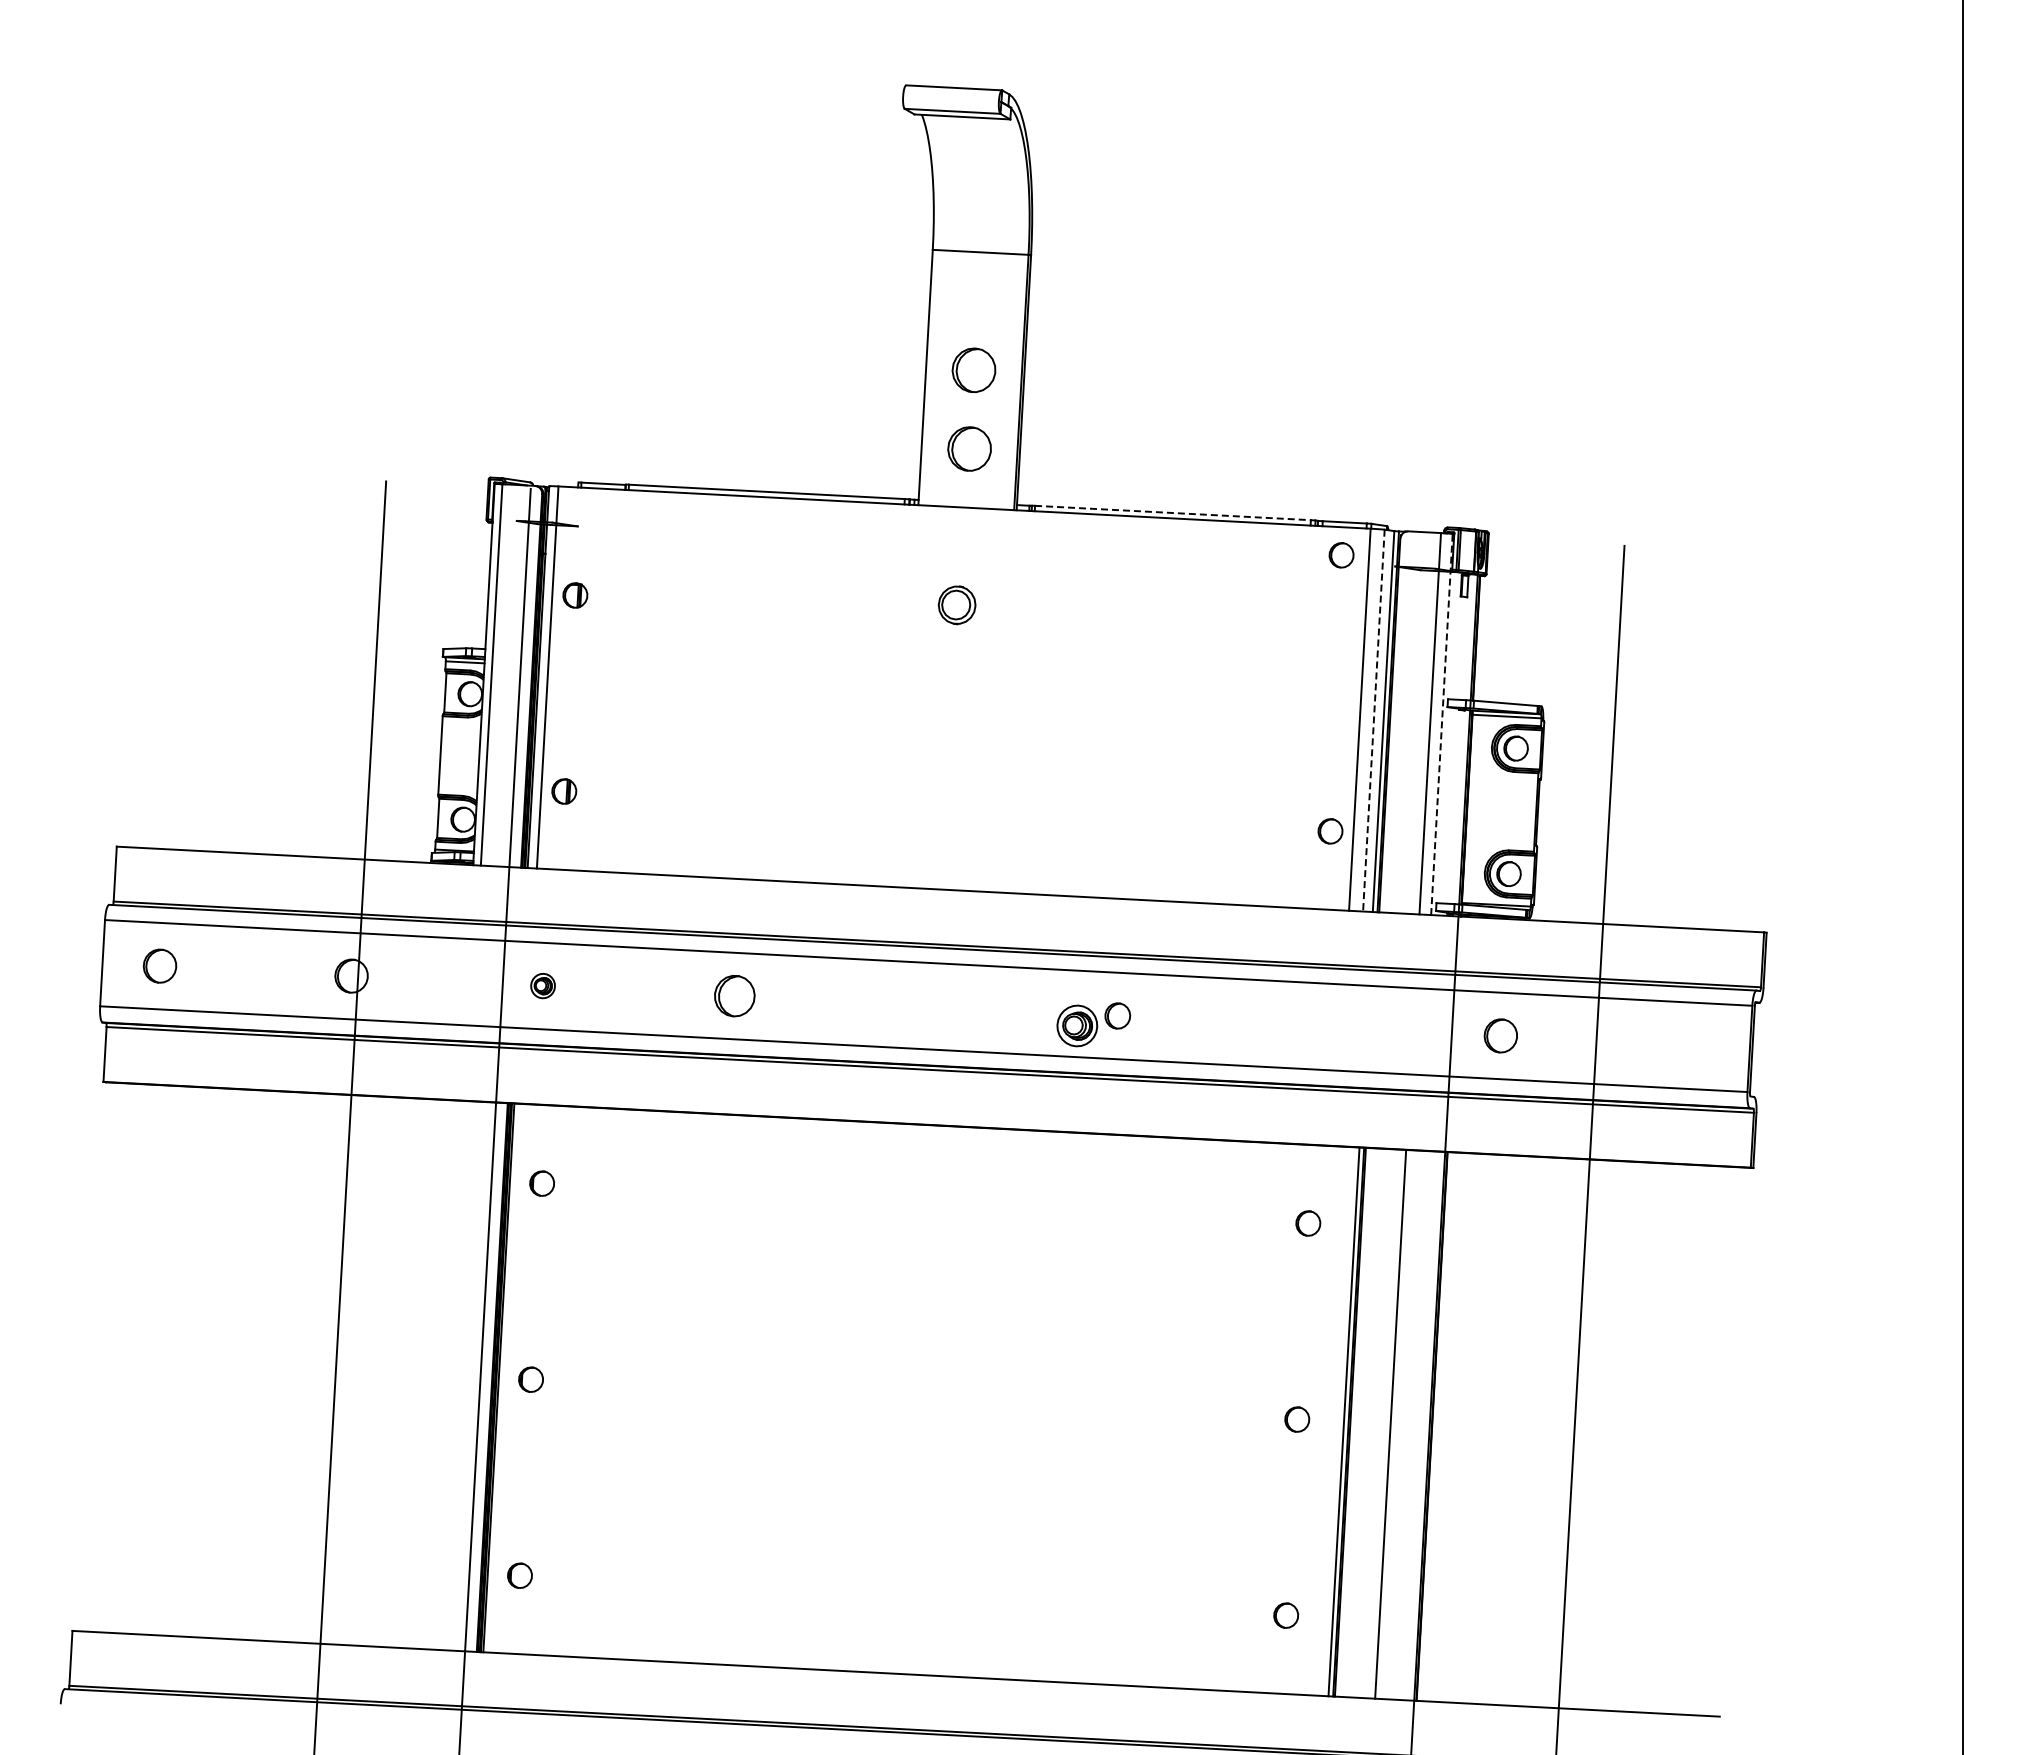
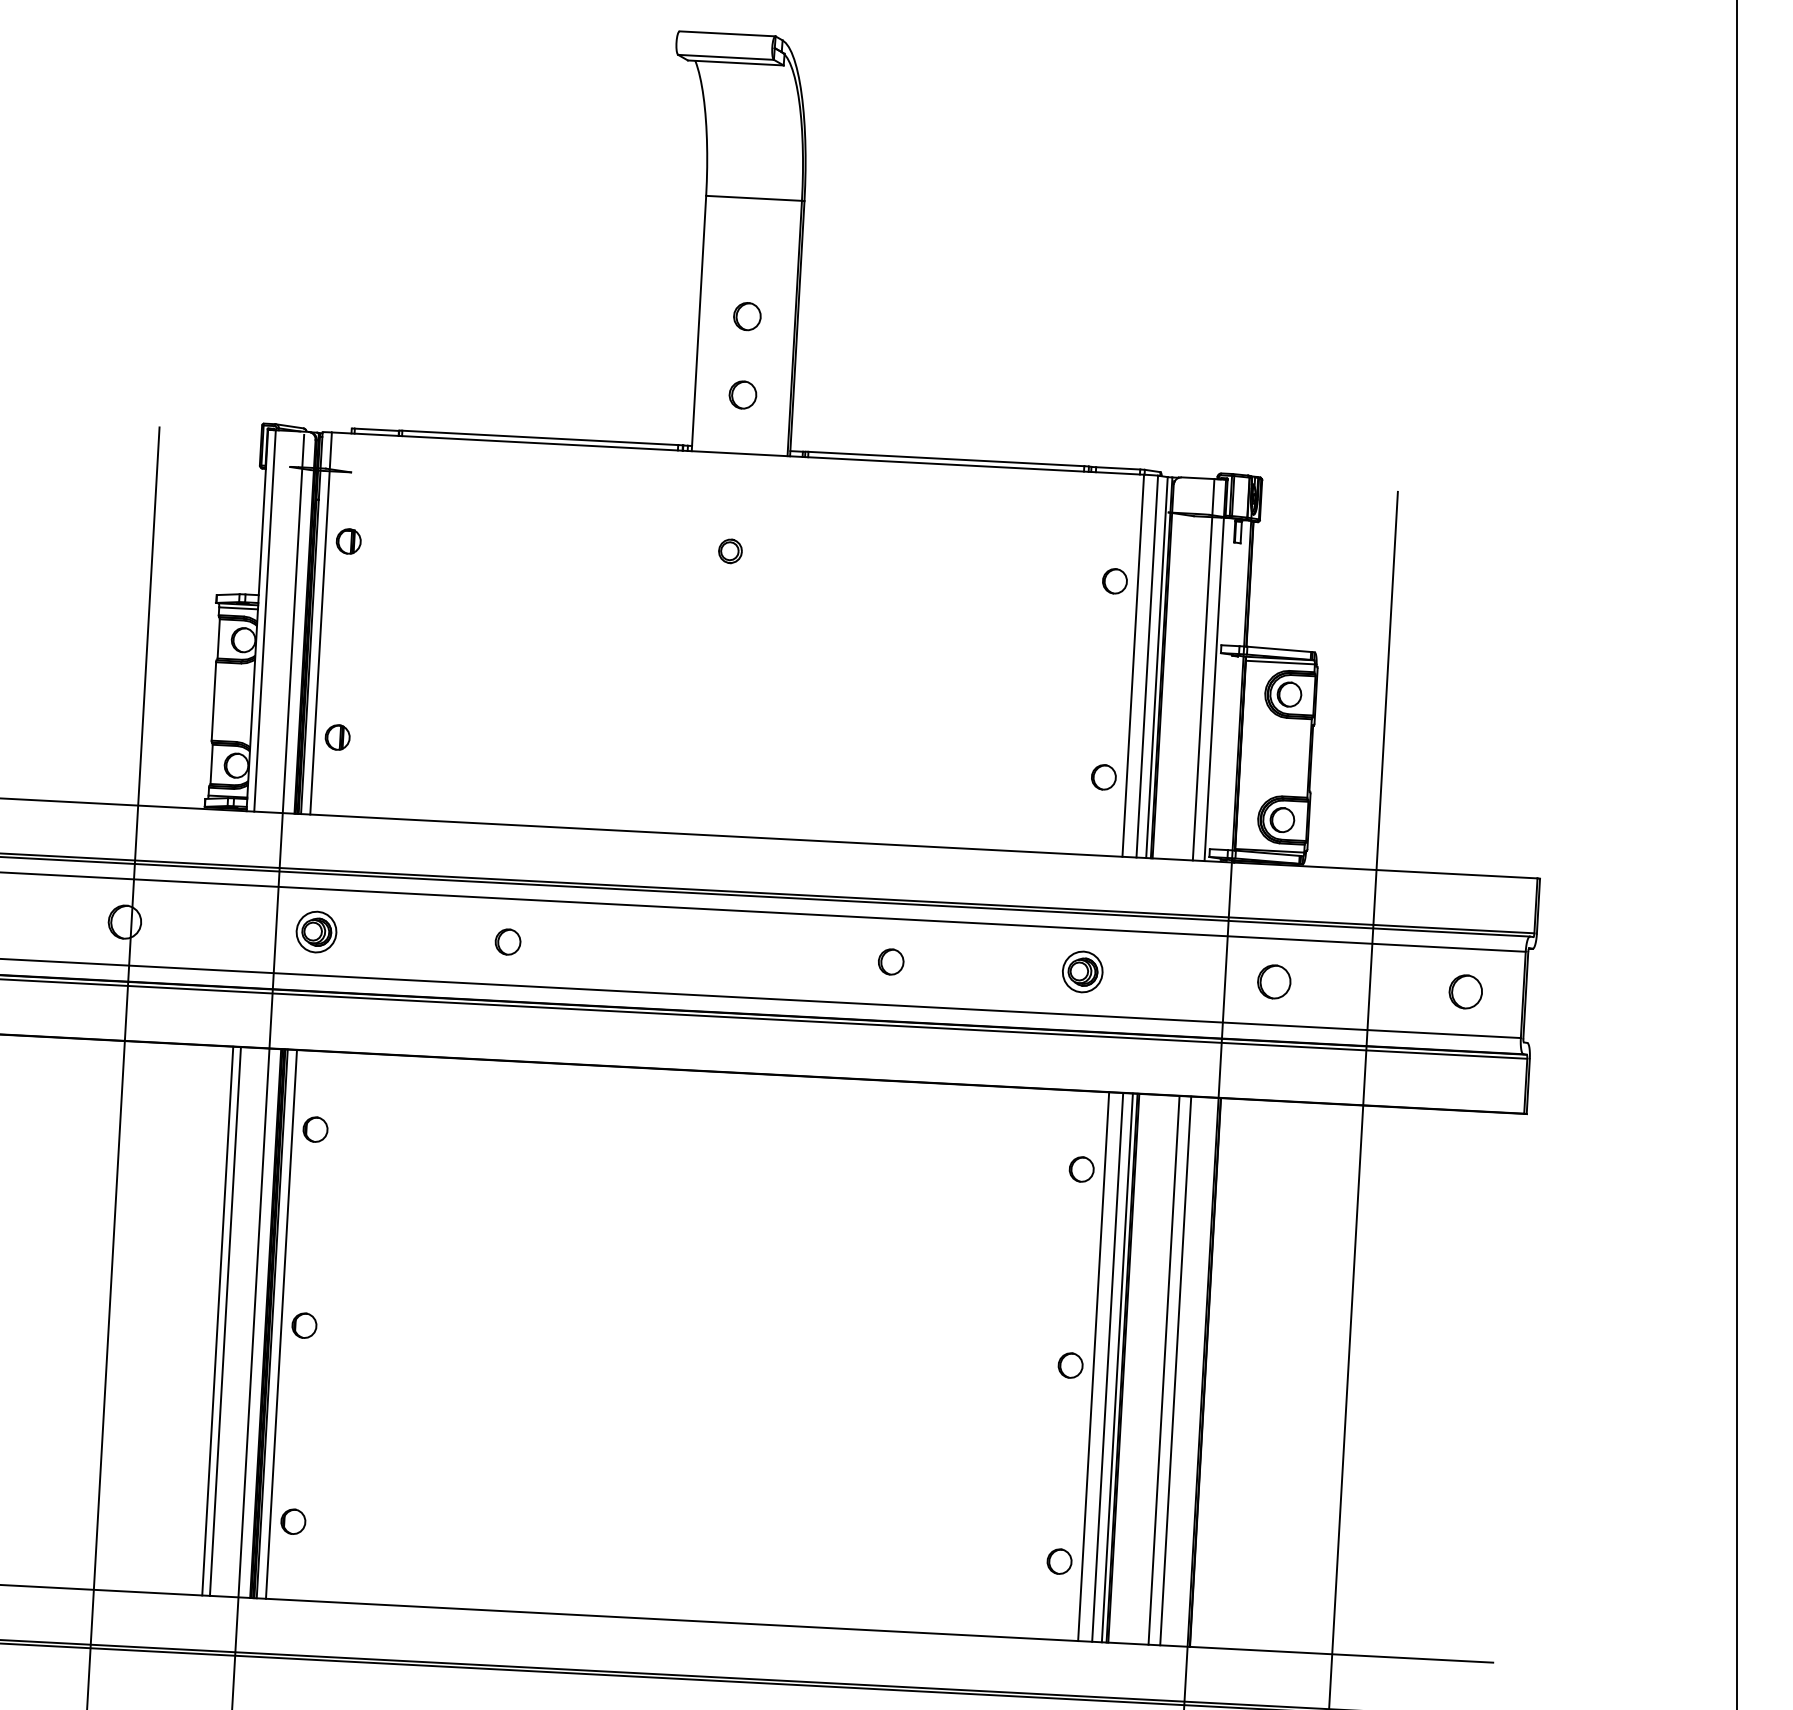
part: (973, 370) -> (746, 316), size x0.62
part: (969, 448) -> (742, 394), size x0.62
line: (1173, 513) -> (946, 459), dashed -> solid
part: (1341, 555) -> (1114, 581), moved
part: (956, 605) -> (729, 551), size x0.62
line: (1373, 721) -> (1146, 667), dashed -> solid
line: (1441, 724) -> (1214, 670), dashed -> solid
part: (542, 985) -> (315, 931), size x1.67
part: (734, 995) -> (507, 941), size x0.62
part: (1077, 1025) -> (1082, 971), moved
part: (1692, 1045) -> (1465, 991), added
line: (443, 1374) -> (216, 1320), added
line: (451, 1375) -> (224, 1321), added
line: (507, 1378) -> (280, 1324), added
line: (1319, 1420) -> (1092, 1366), added
line: (1333, 1421) -> (1106, 1367), added
line: (1401, 1424) -> (1174, 1370), added

